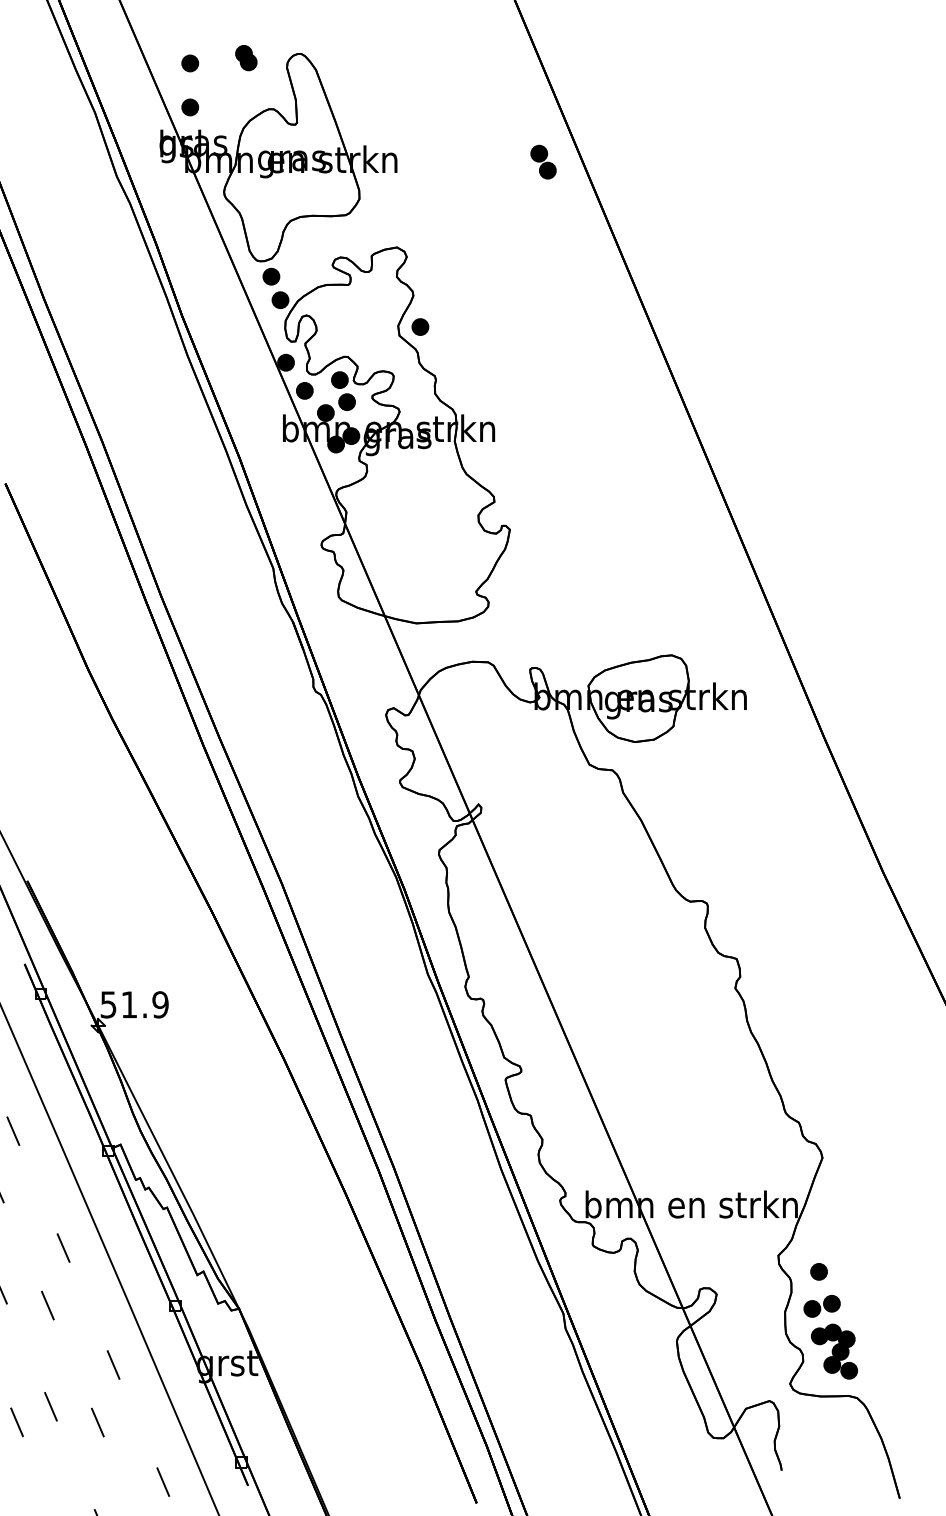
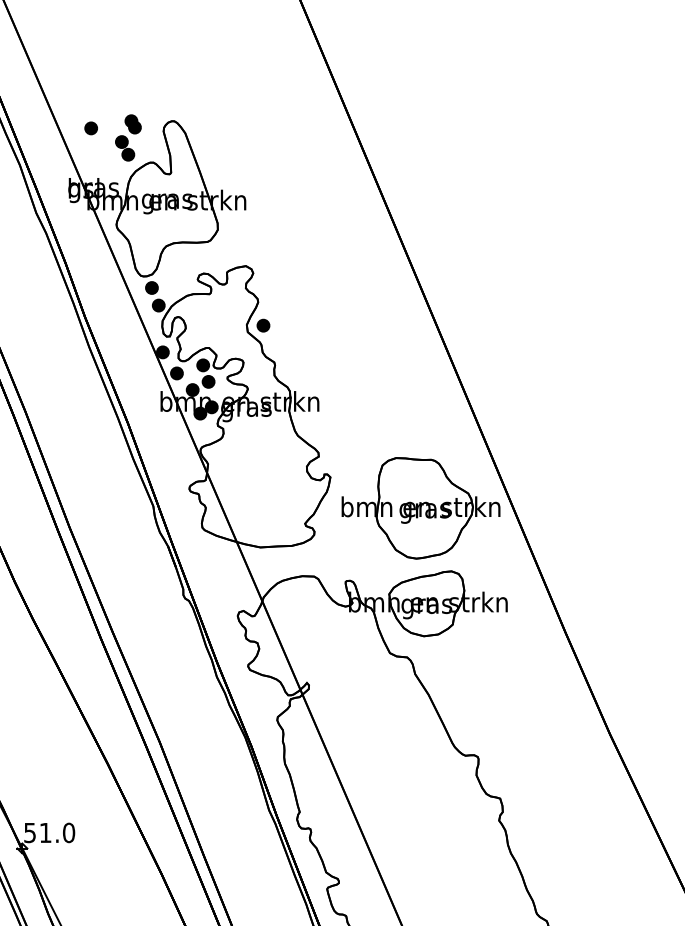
part: (190, 107) -> (91, 161), removed
part: (543, 161) -> (125, 147), moved
part: (630, 571) -> (420, 508), added
text: (160, 1004) -> (68, 832), 51.9 -> 51.0

